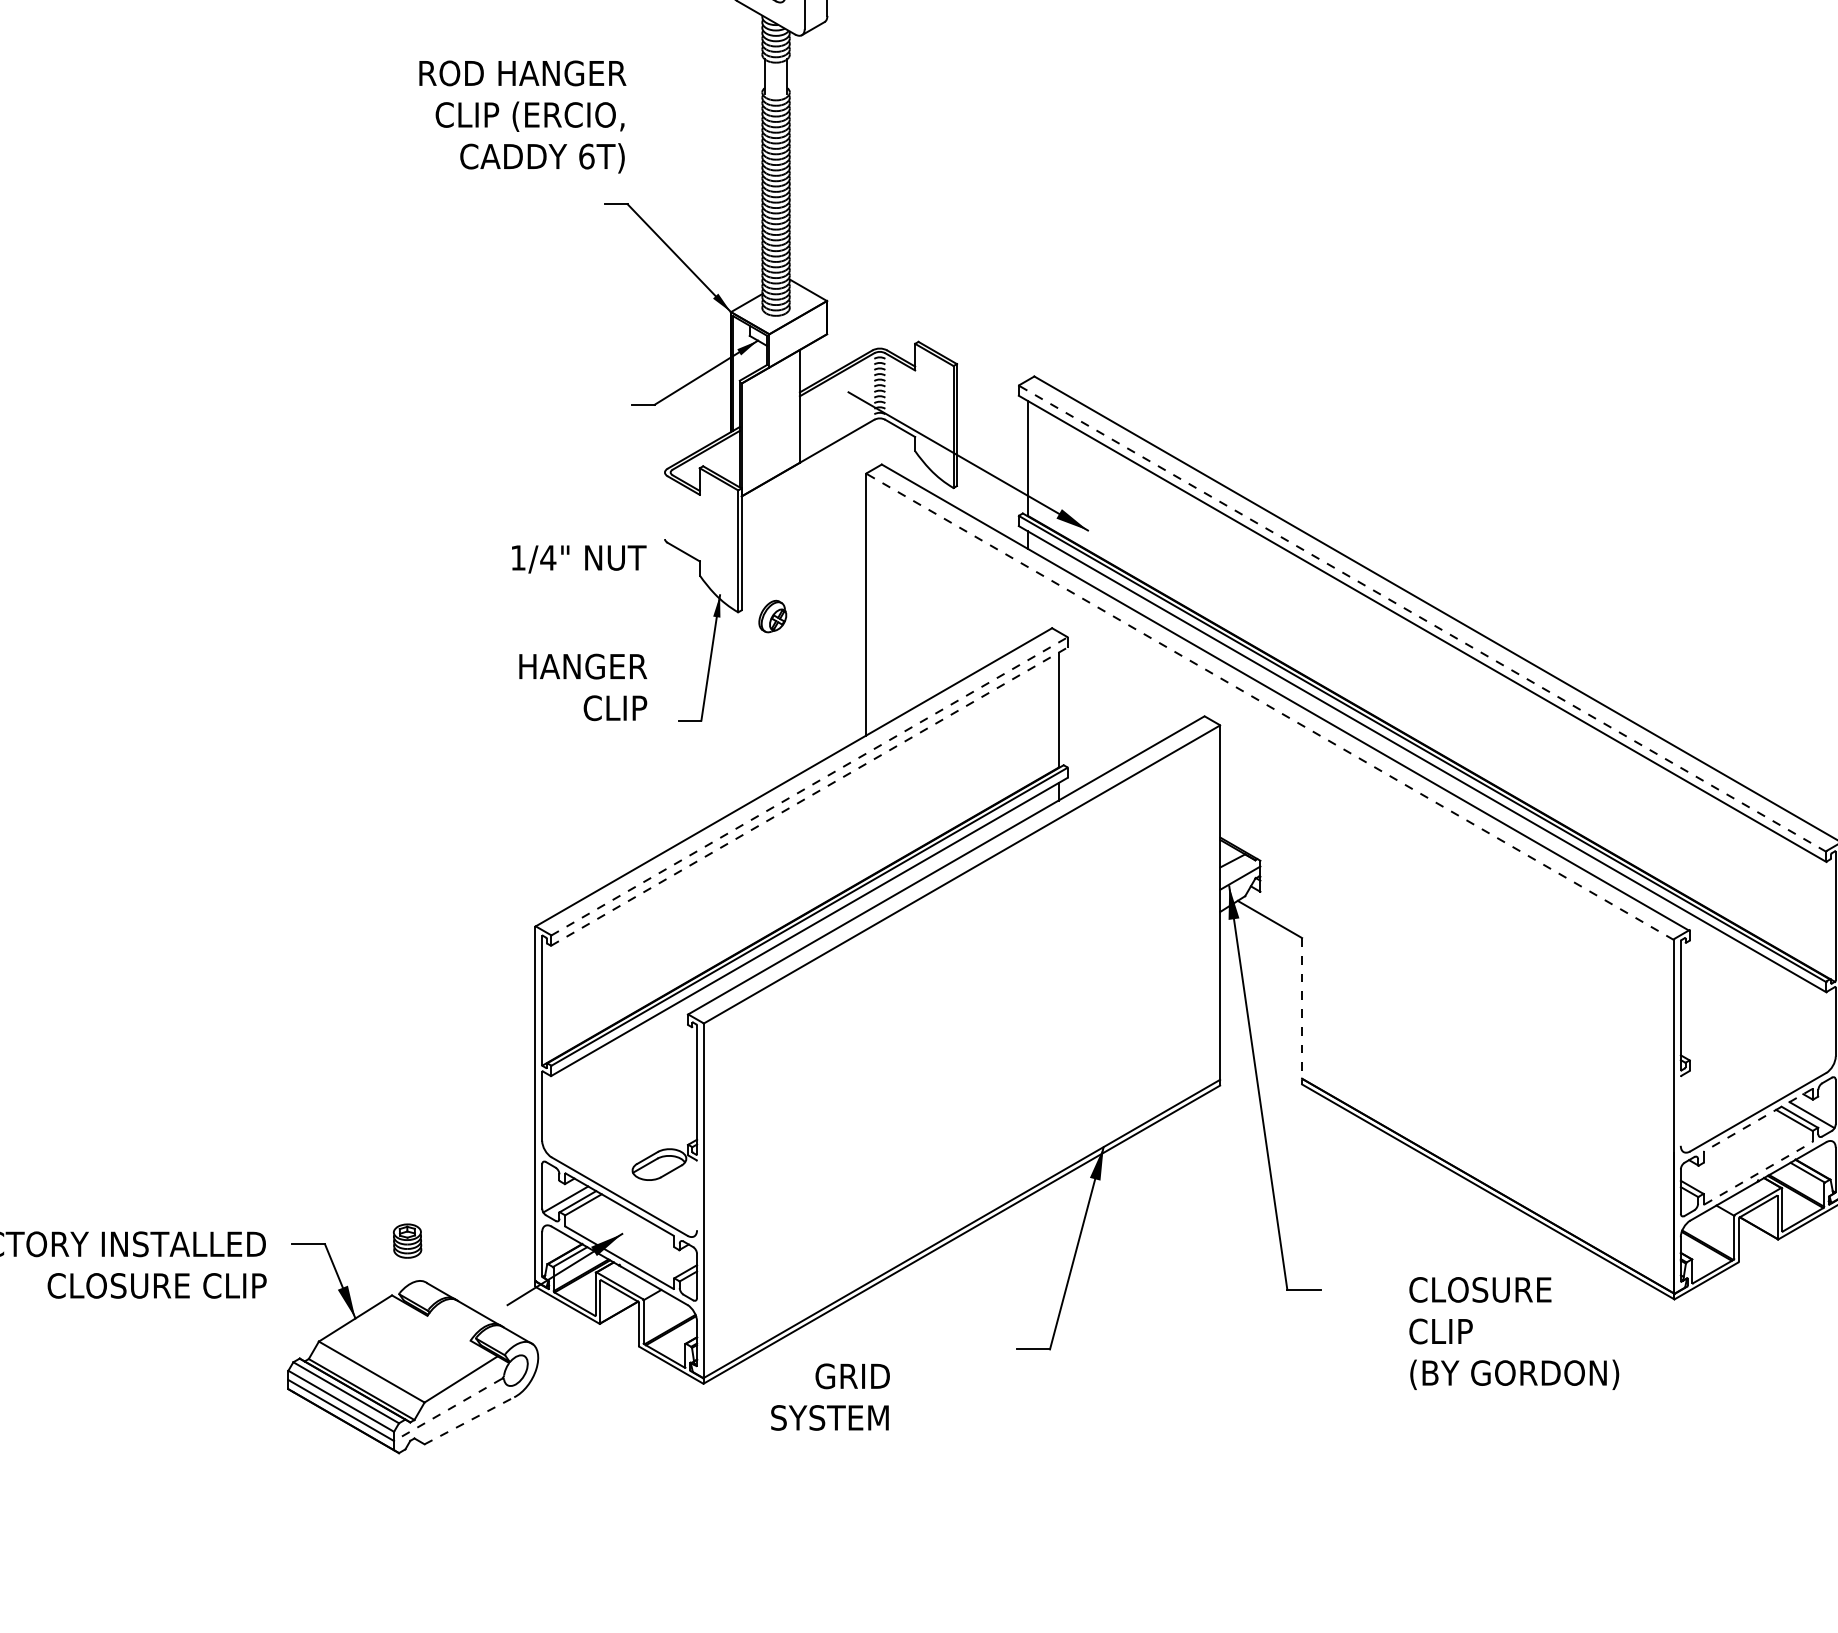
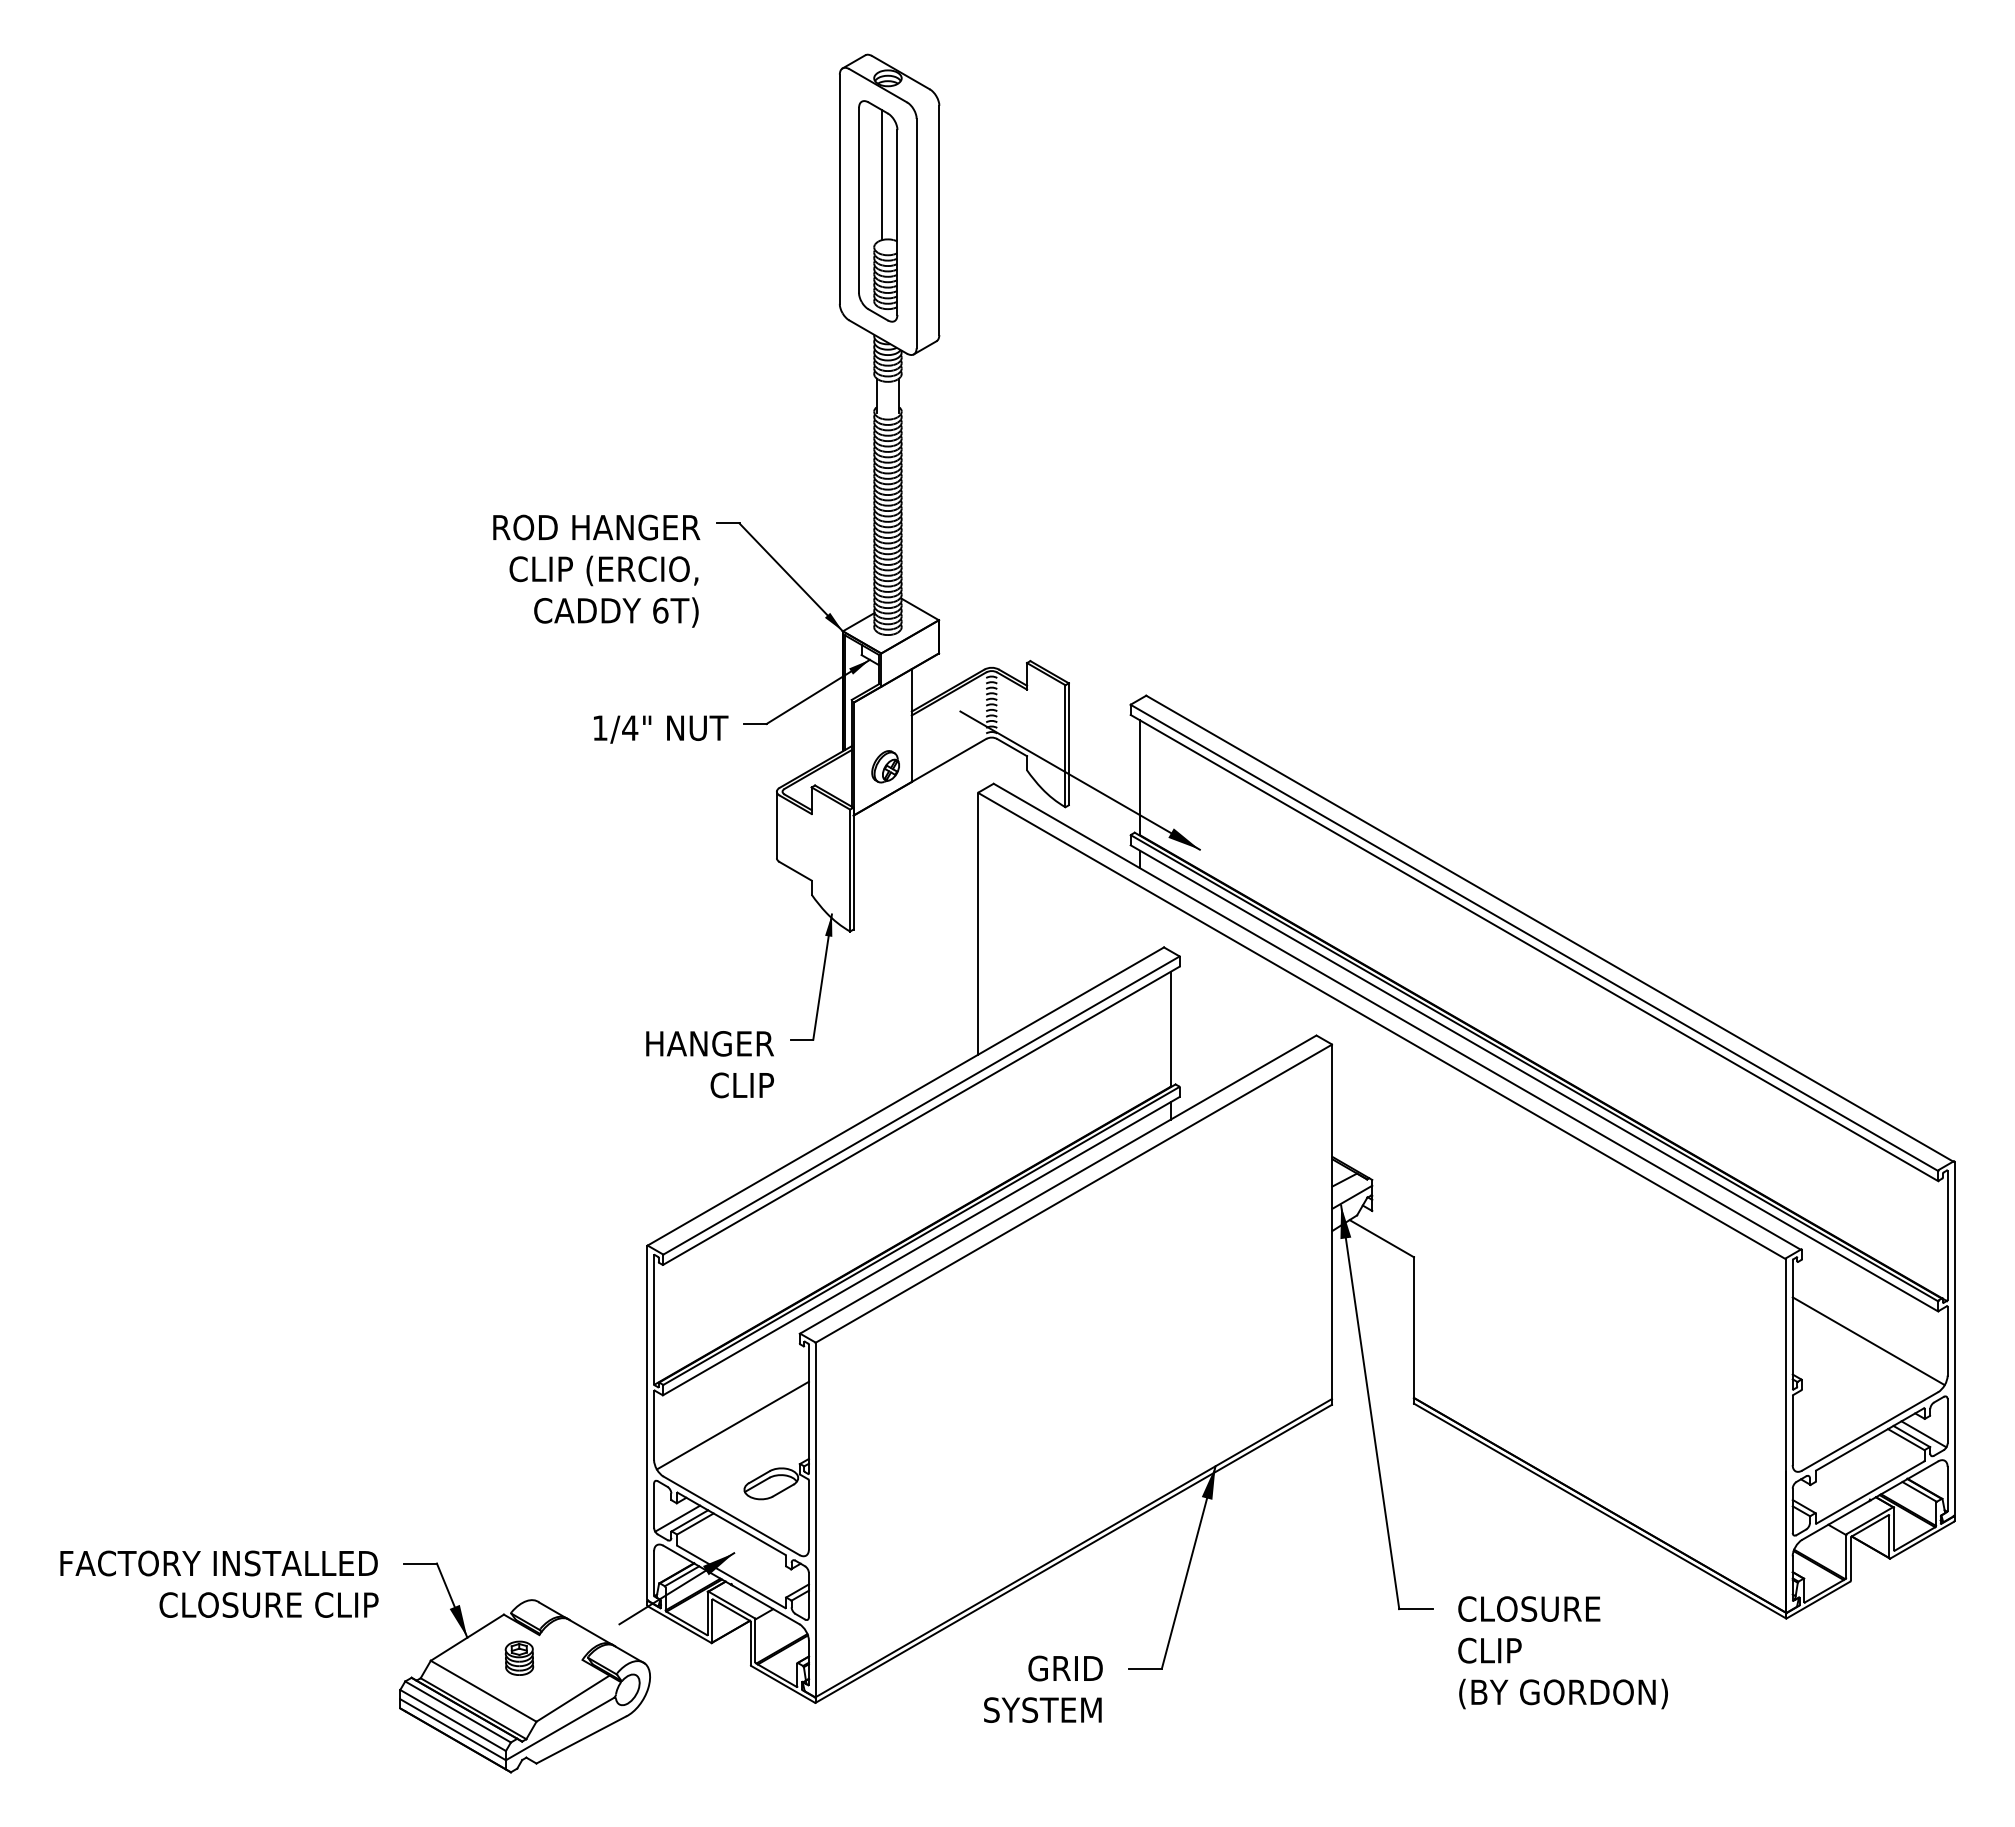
text: (522, 116) -> (596, 570), moved
line: (664, 505) -> (776, 824), added
text: (579, 559) -> (661, 729), moved
part: (772, 616) -> (885, 766), moved
line: (1422, 618) -> (1534, 937), dashed -> solid
text: (582, 687) -> (709, 1064), moved
line: (1269, 706) -> (1381, 1025), dashed -> solid
line: (809, 786) -> (921, 1105), dashed -> solid
line: (809, 796) -> (921, 1115), dashed -> solid
line: (1301, 1011) -> (1413, 1330), dashed -> solid
line: (1756, 1022) -> (1868, 1341), added
line: (620, 1106) -> (732, 1425), added
line: (1680, 1111) -> (1792, 1430), added
line: (1757, 1120) -> (1869, 1439), dashed -> solid
line: (1758, 1173) -> (1870, 1492), dashed -> solid
line: (696, 1195) -> (808, 1514), added
part: (407, 1240) -> (519, 1657), moved
text: (1513, 1333) -> (1562, 1652), moved
text: (830, 1396) -> (1043, 1688), moved
line: (447, 1410) -> (559, 1729), dashed -> solid
line: (469, 1421) -> (581, 1740), dashed -> solid

